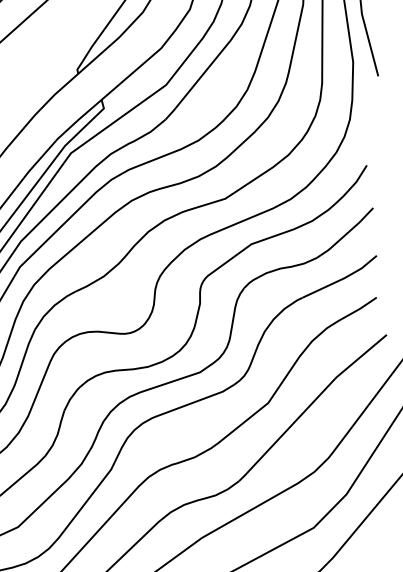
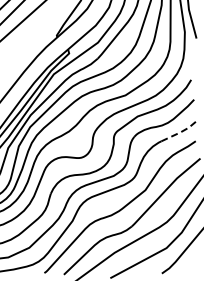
line: (343, 278) -> (180, 132), solid -> dashed

